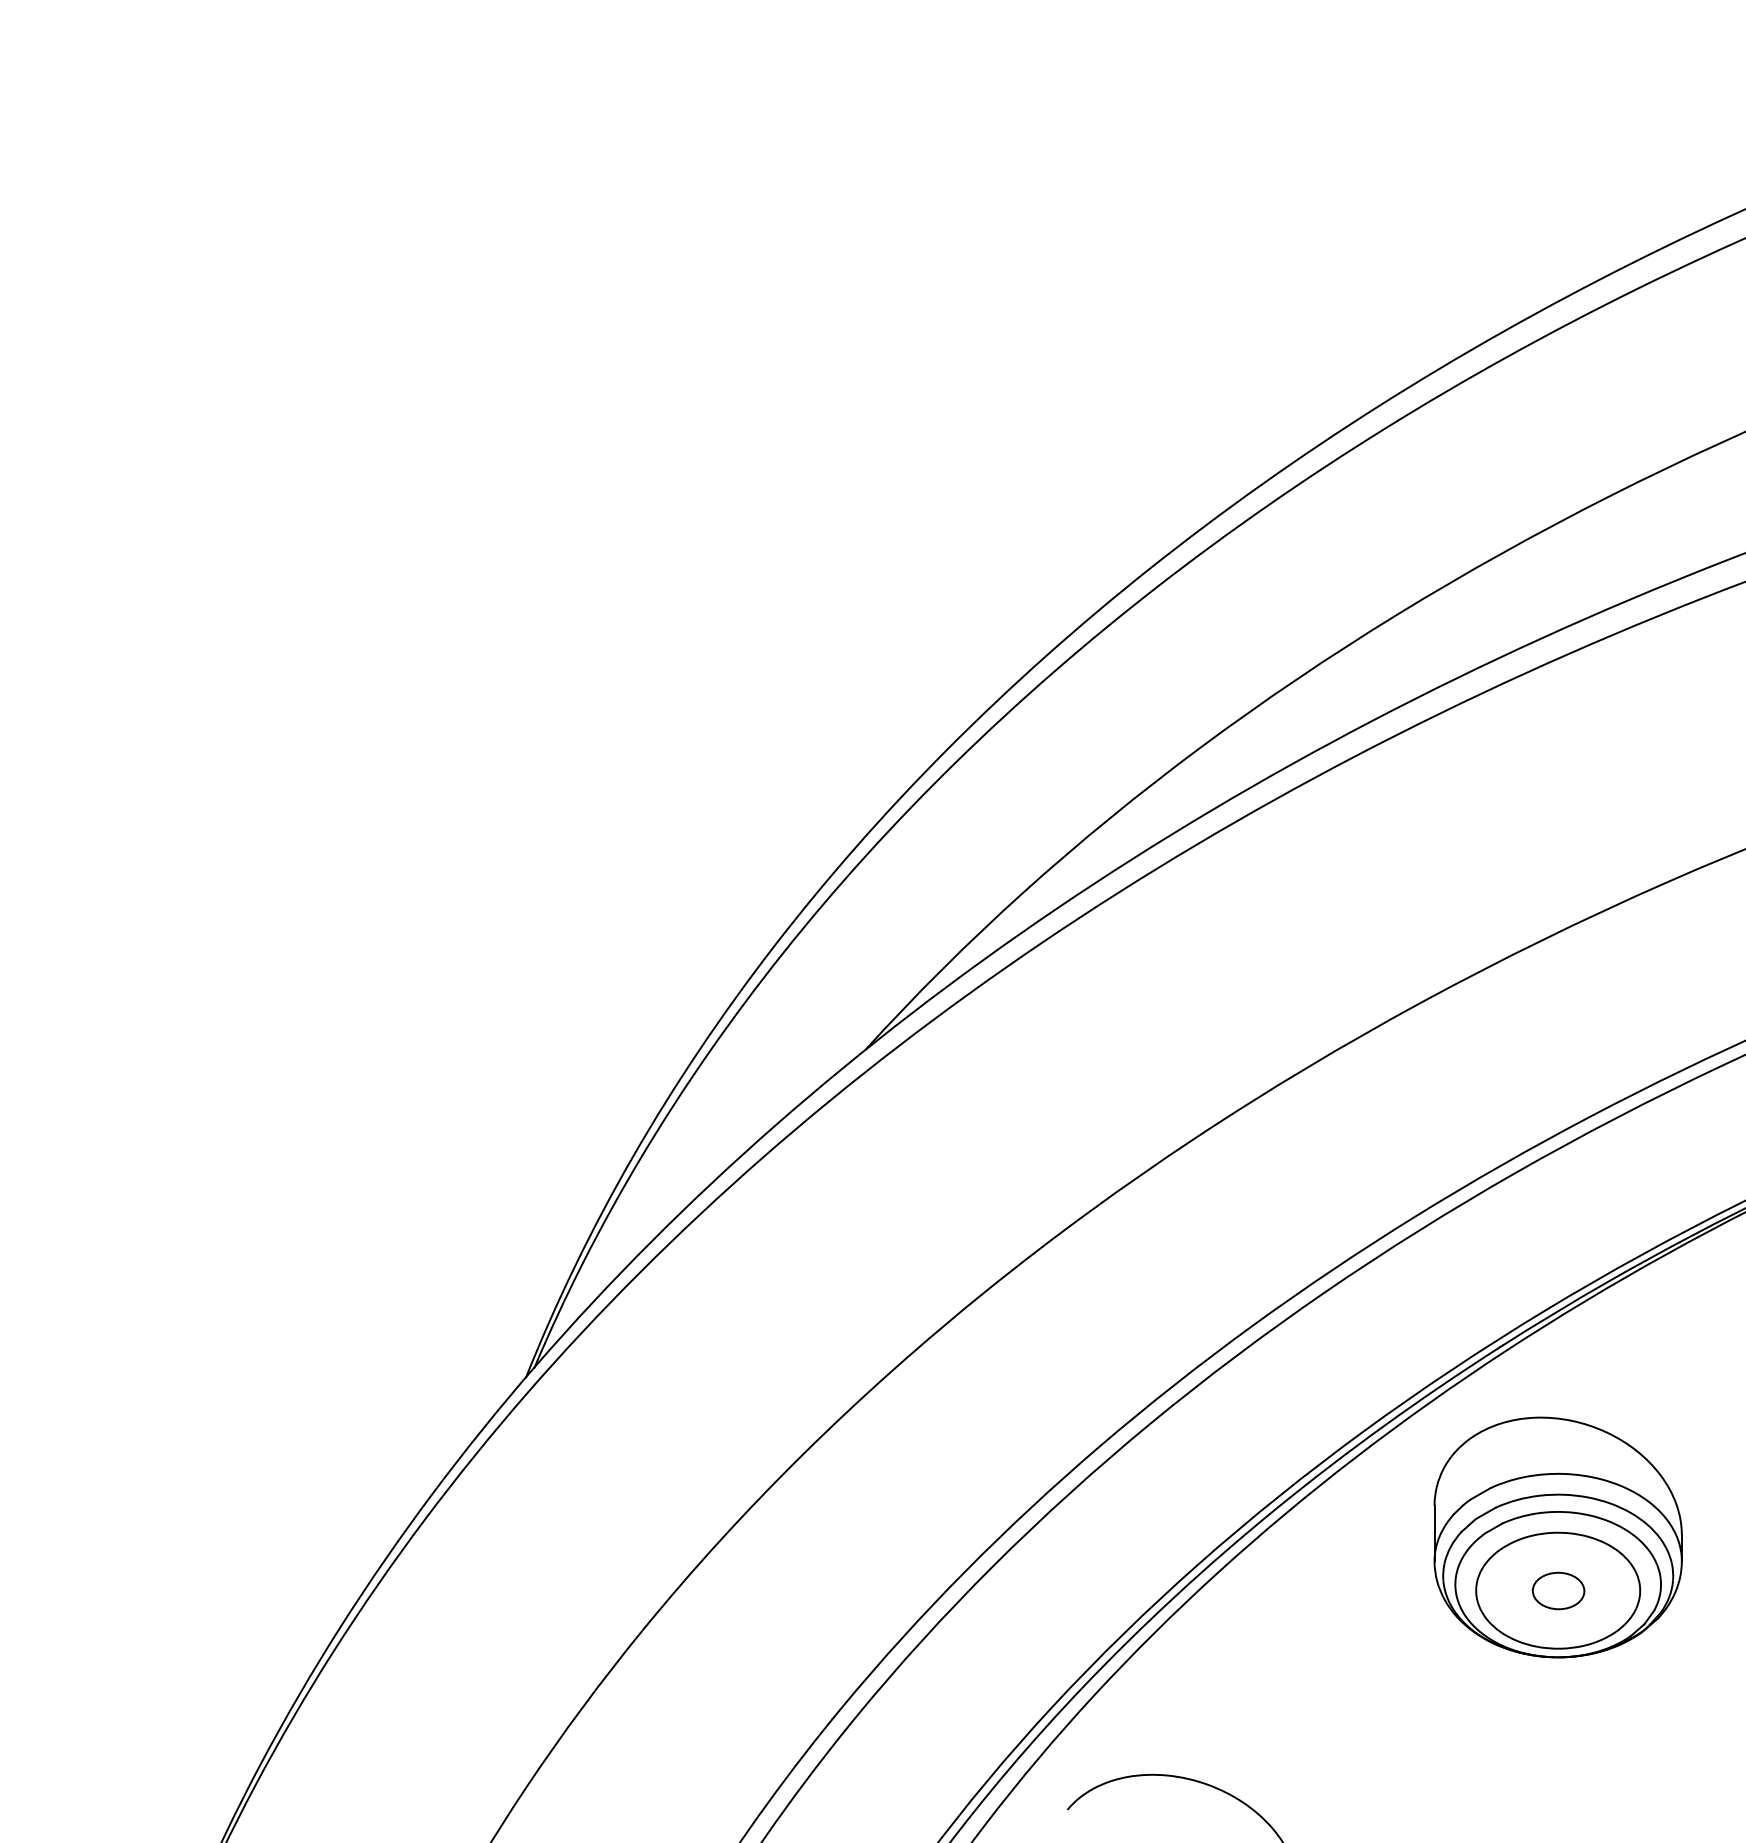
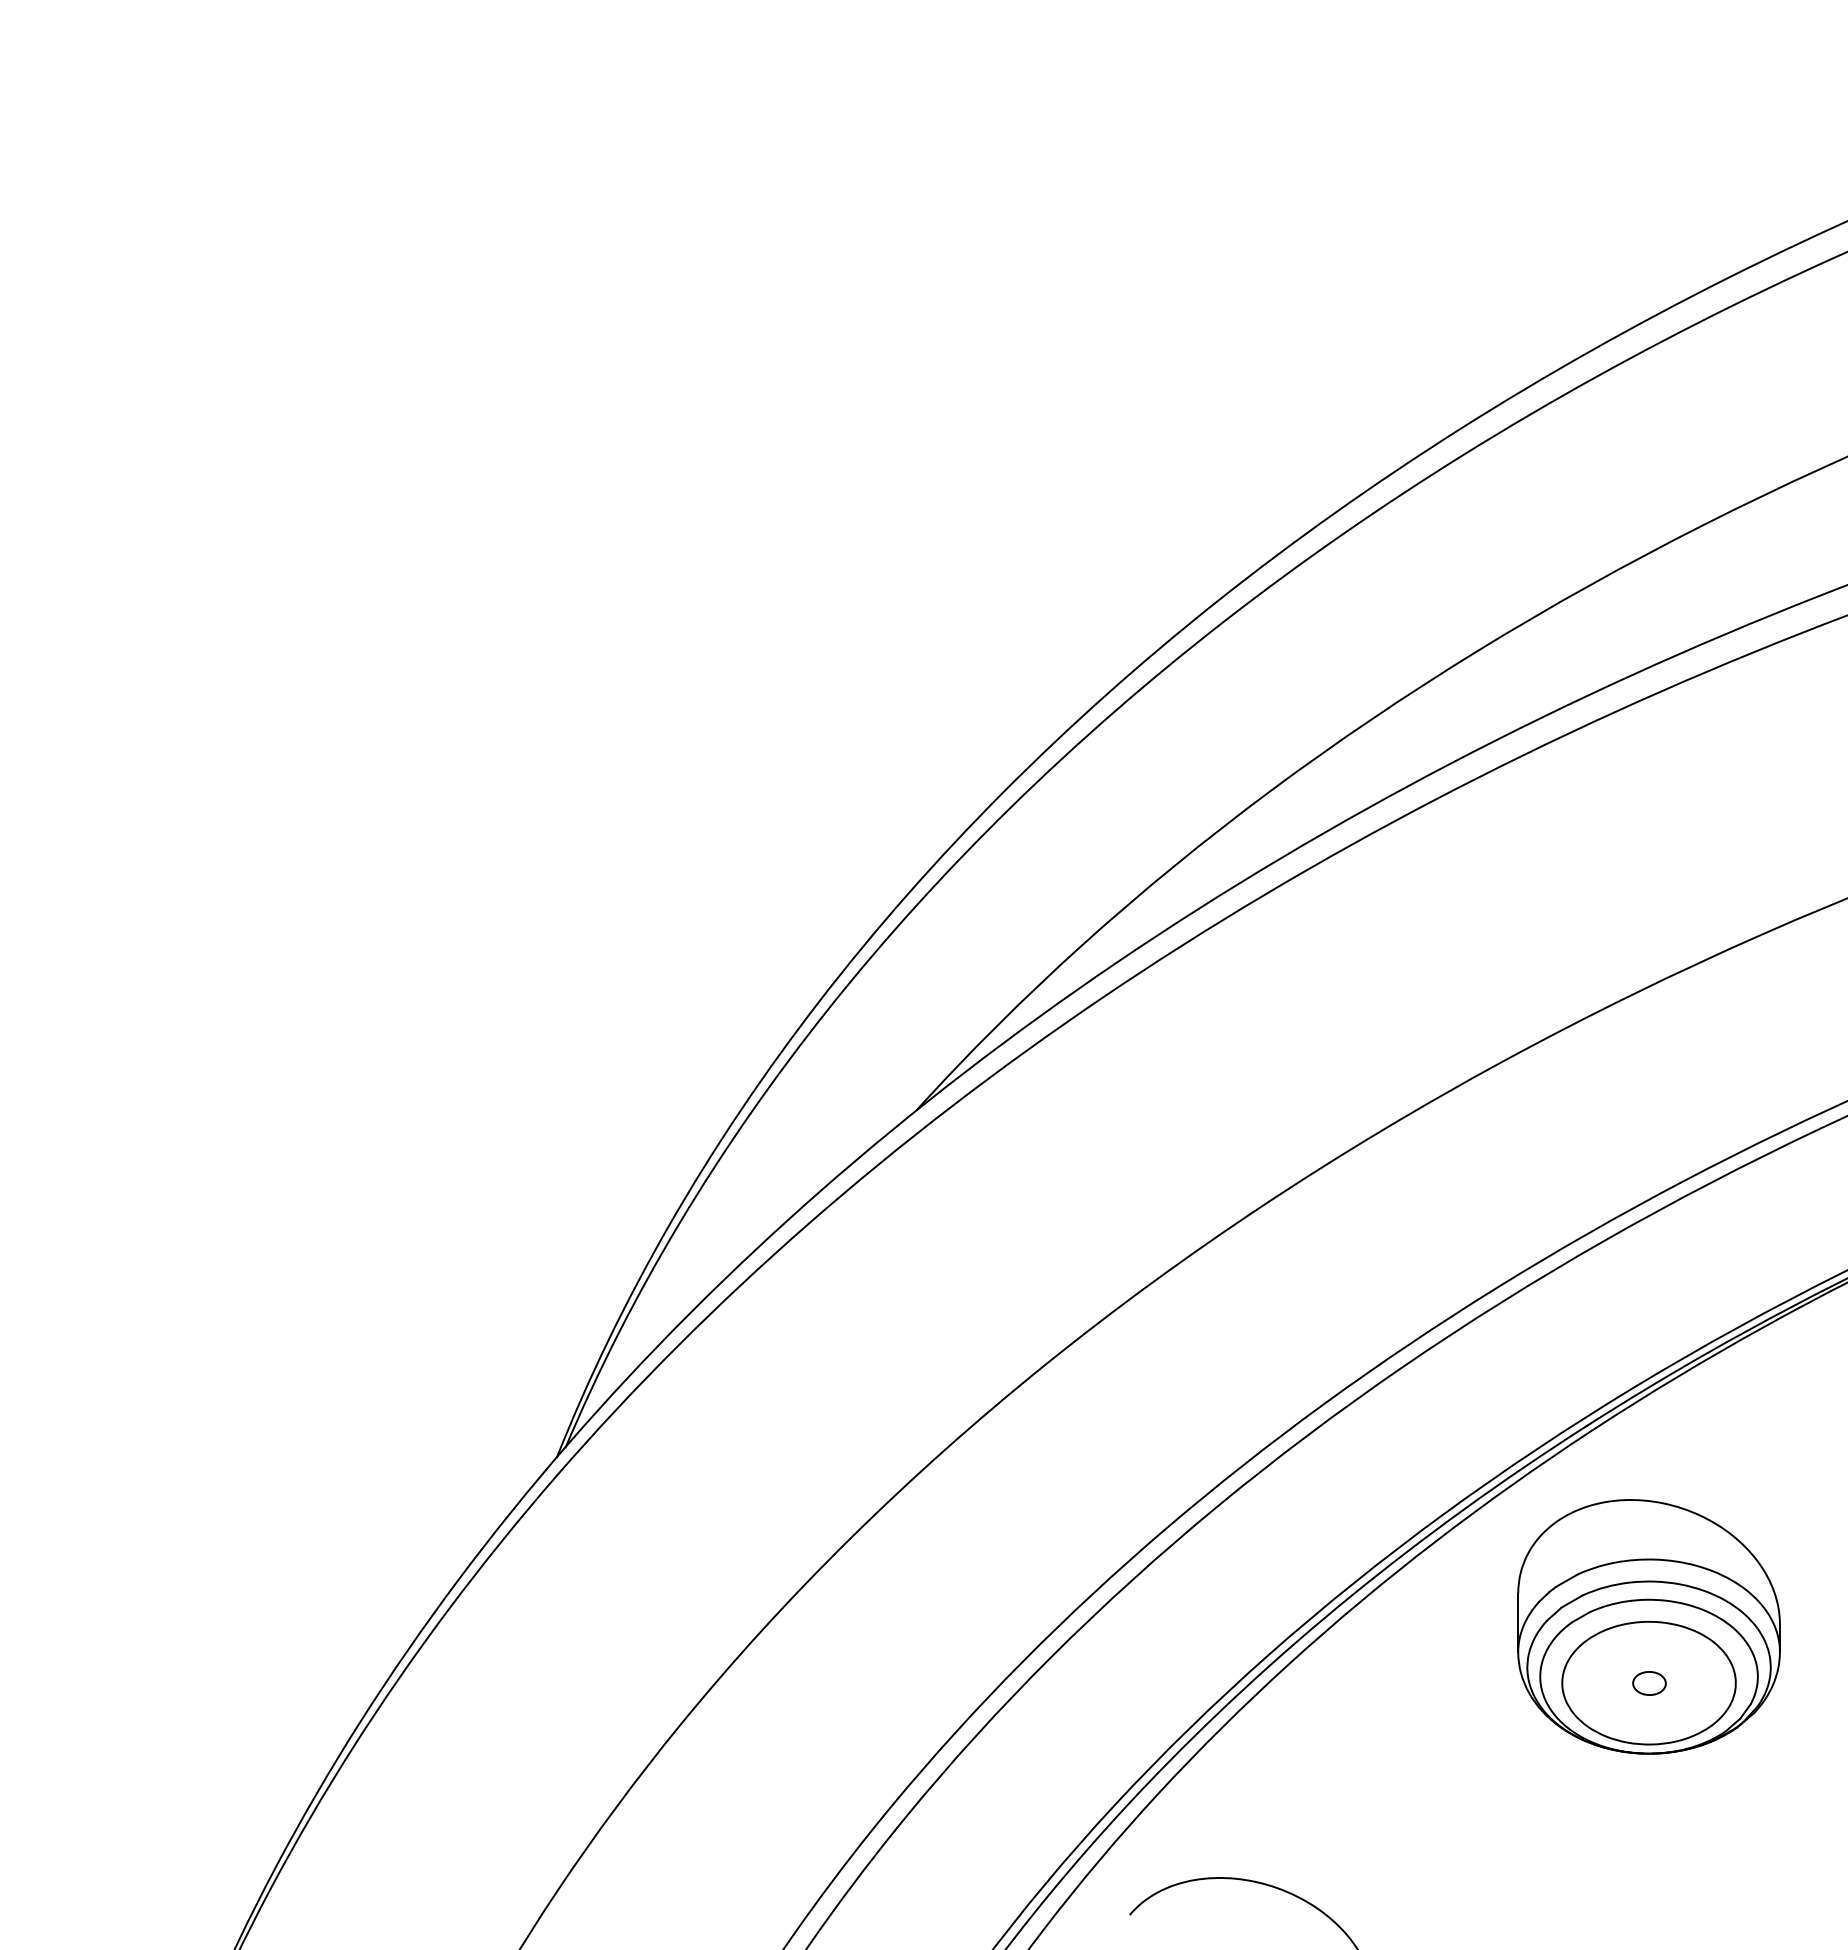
part: (1558, 1591) -> (1649, 1683), size x0.6

